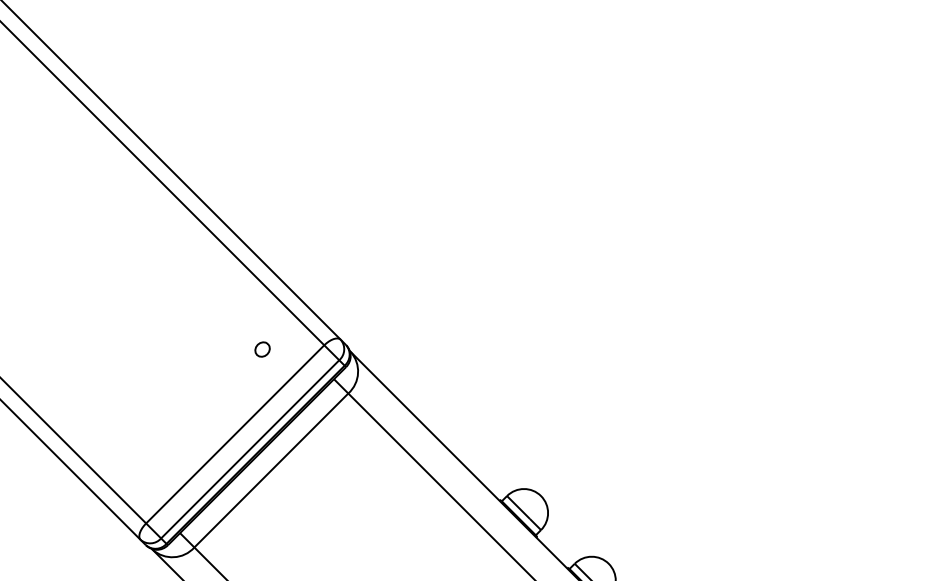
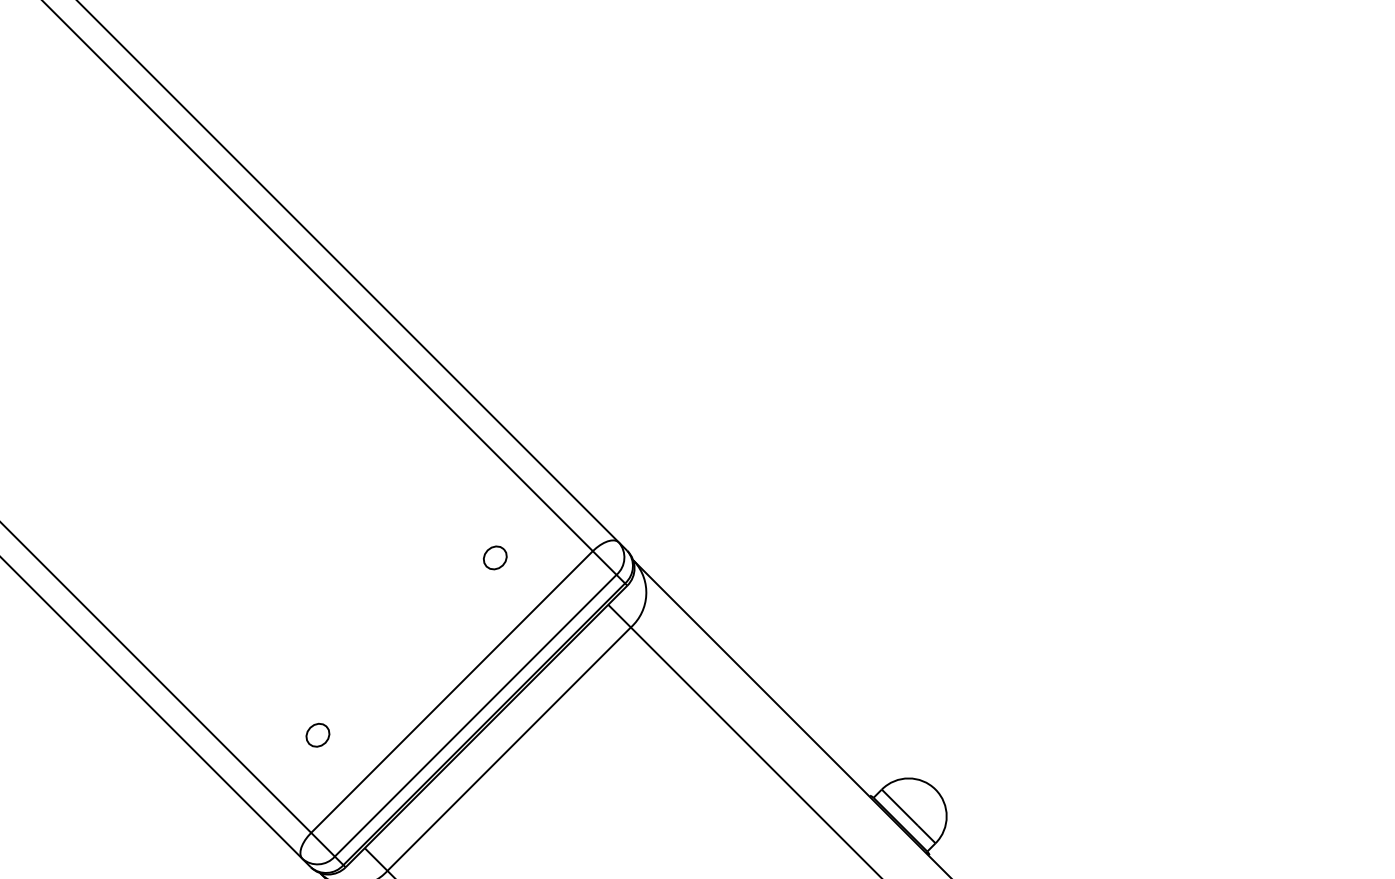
part: (150, 461) -> (318, 734), added

